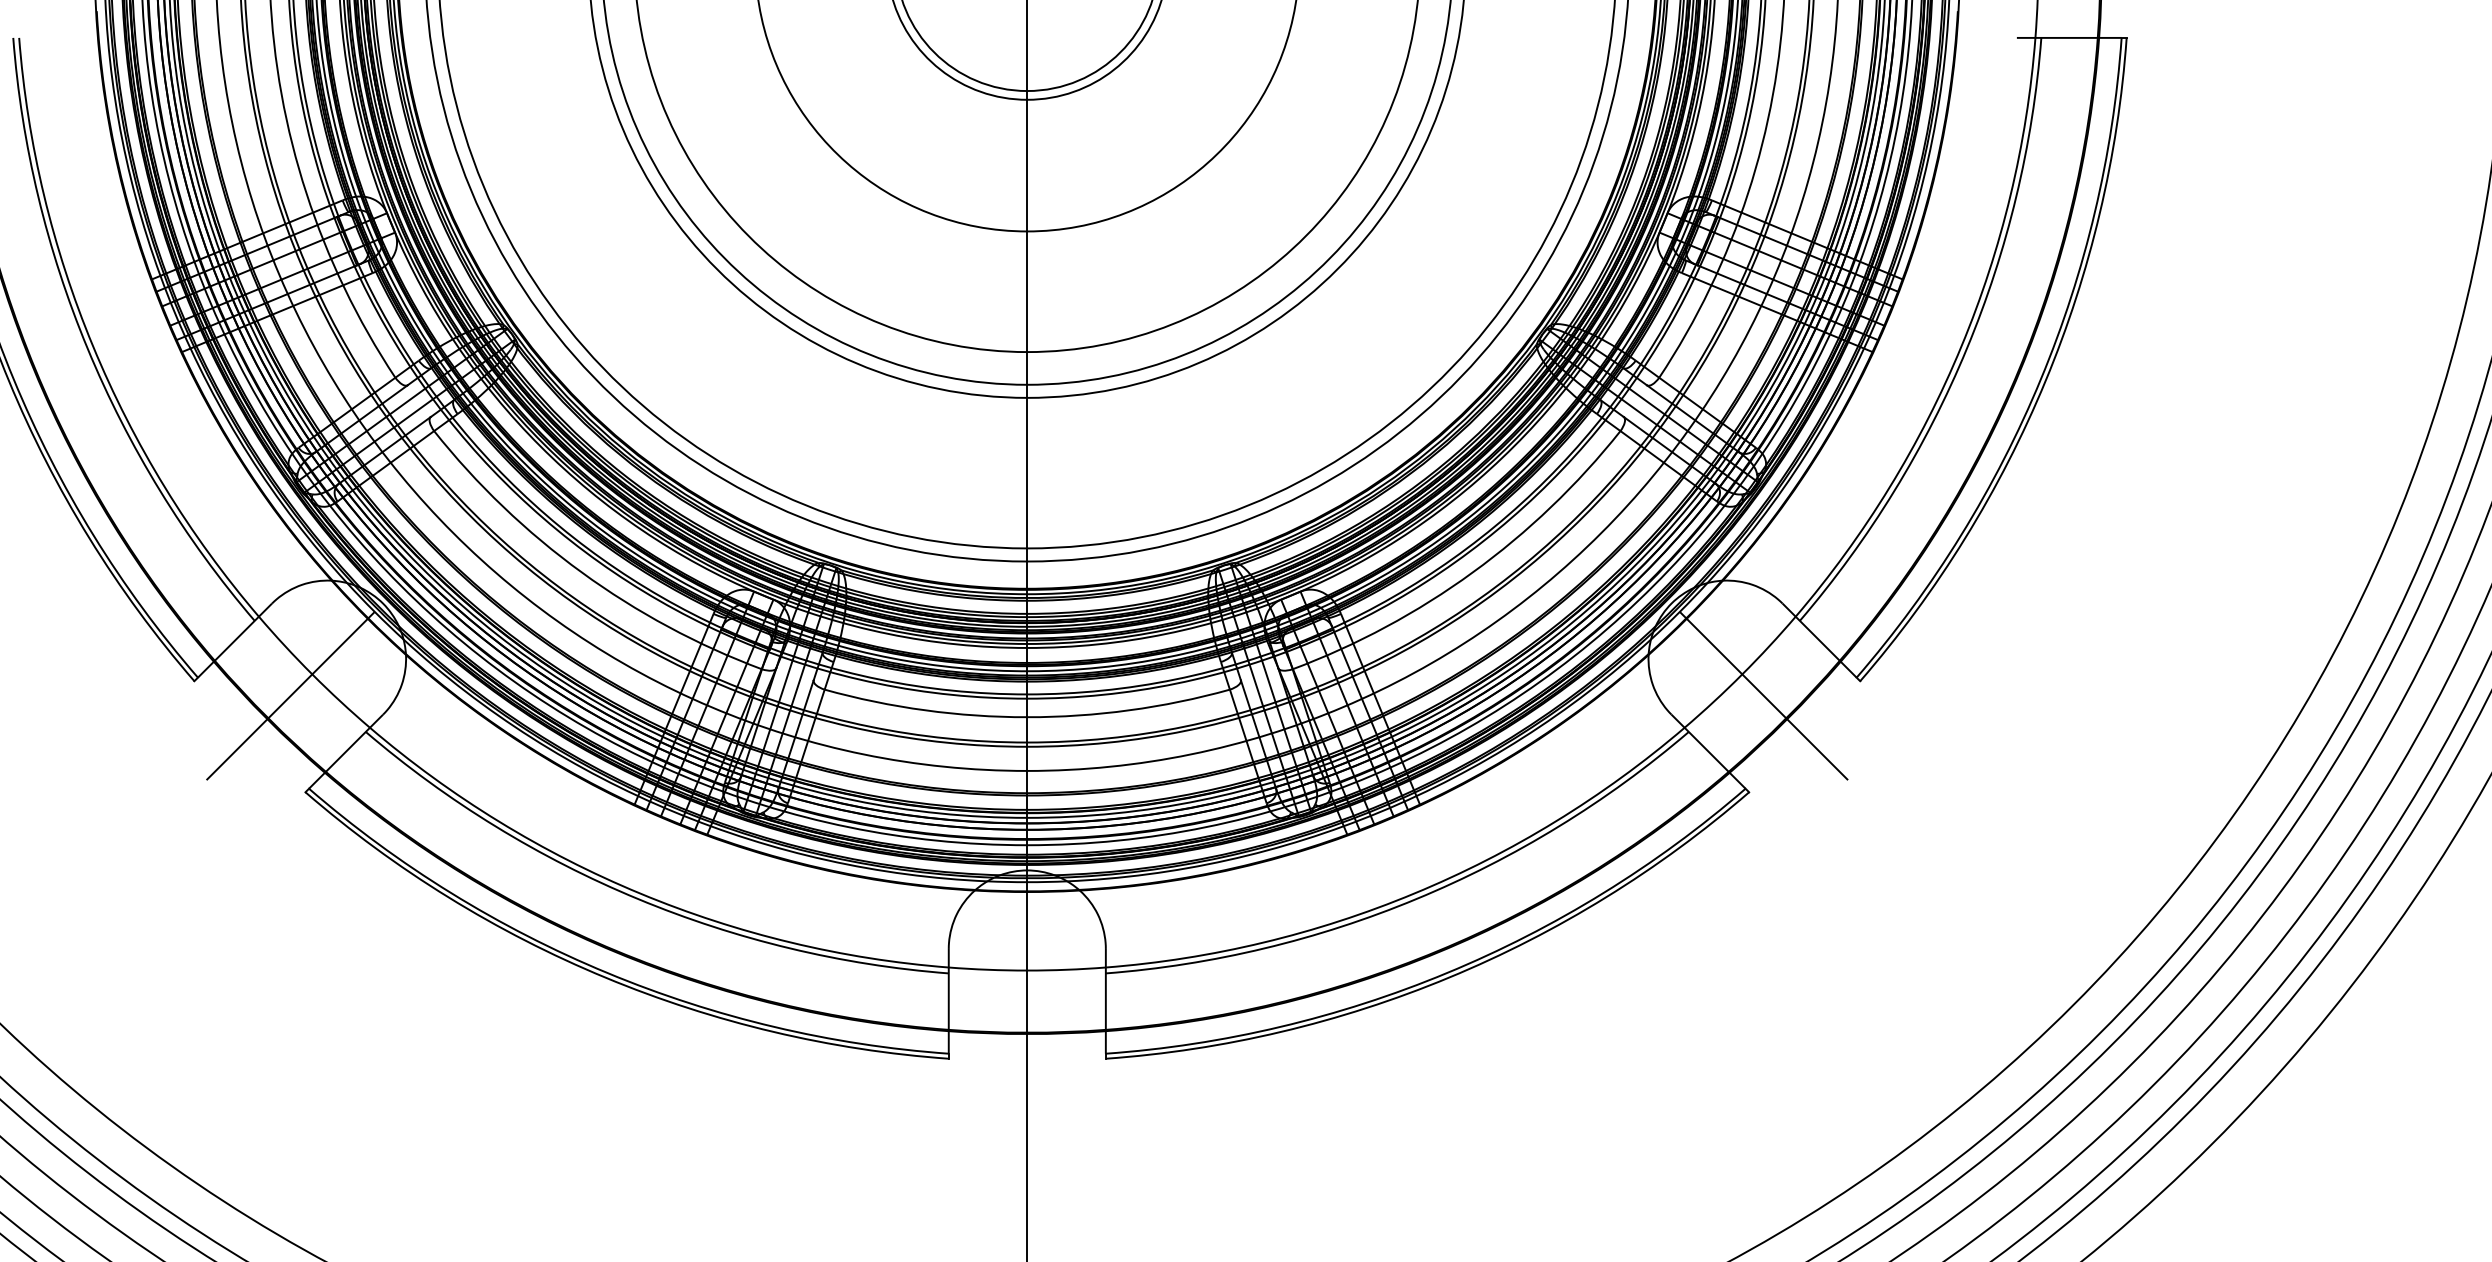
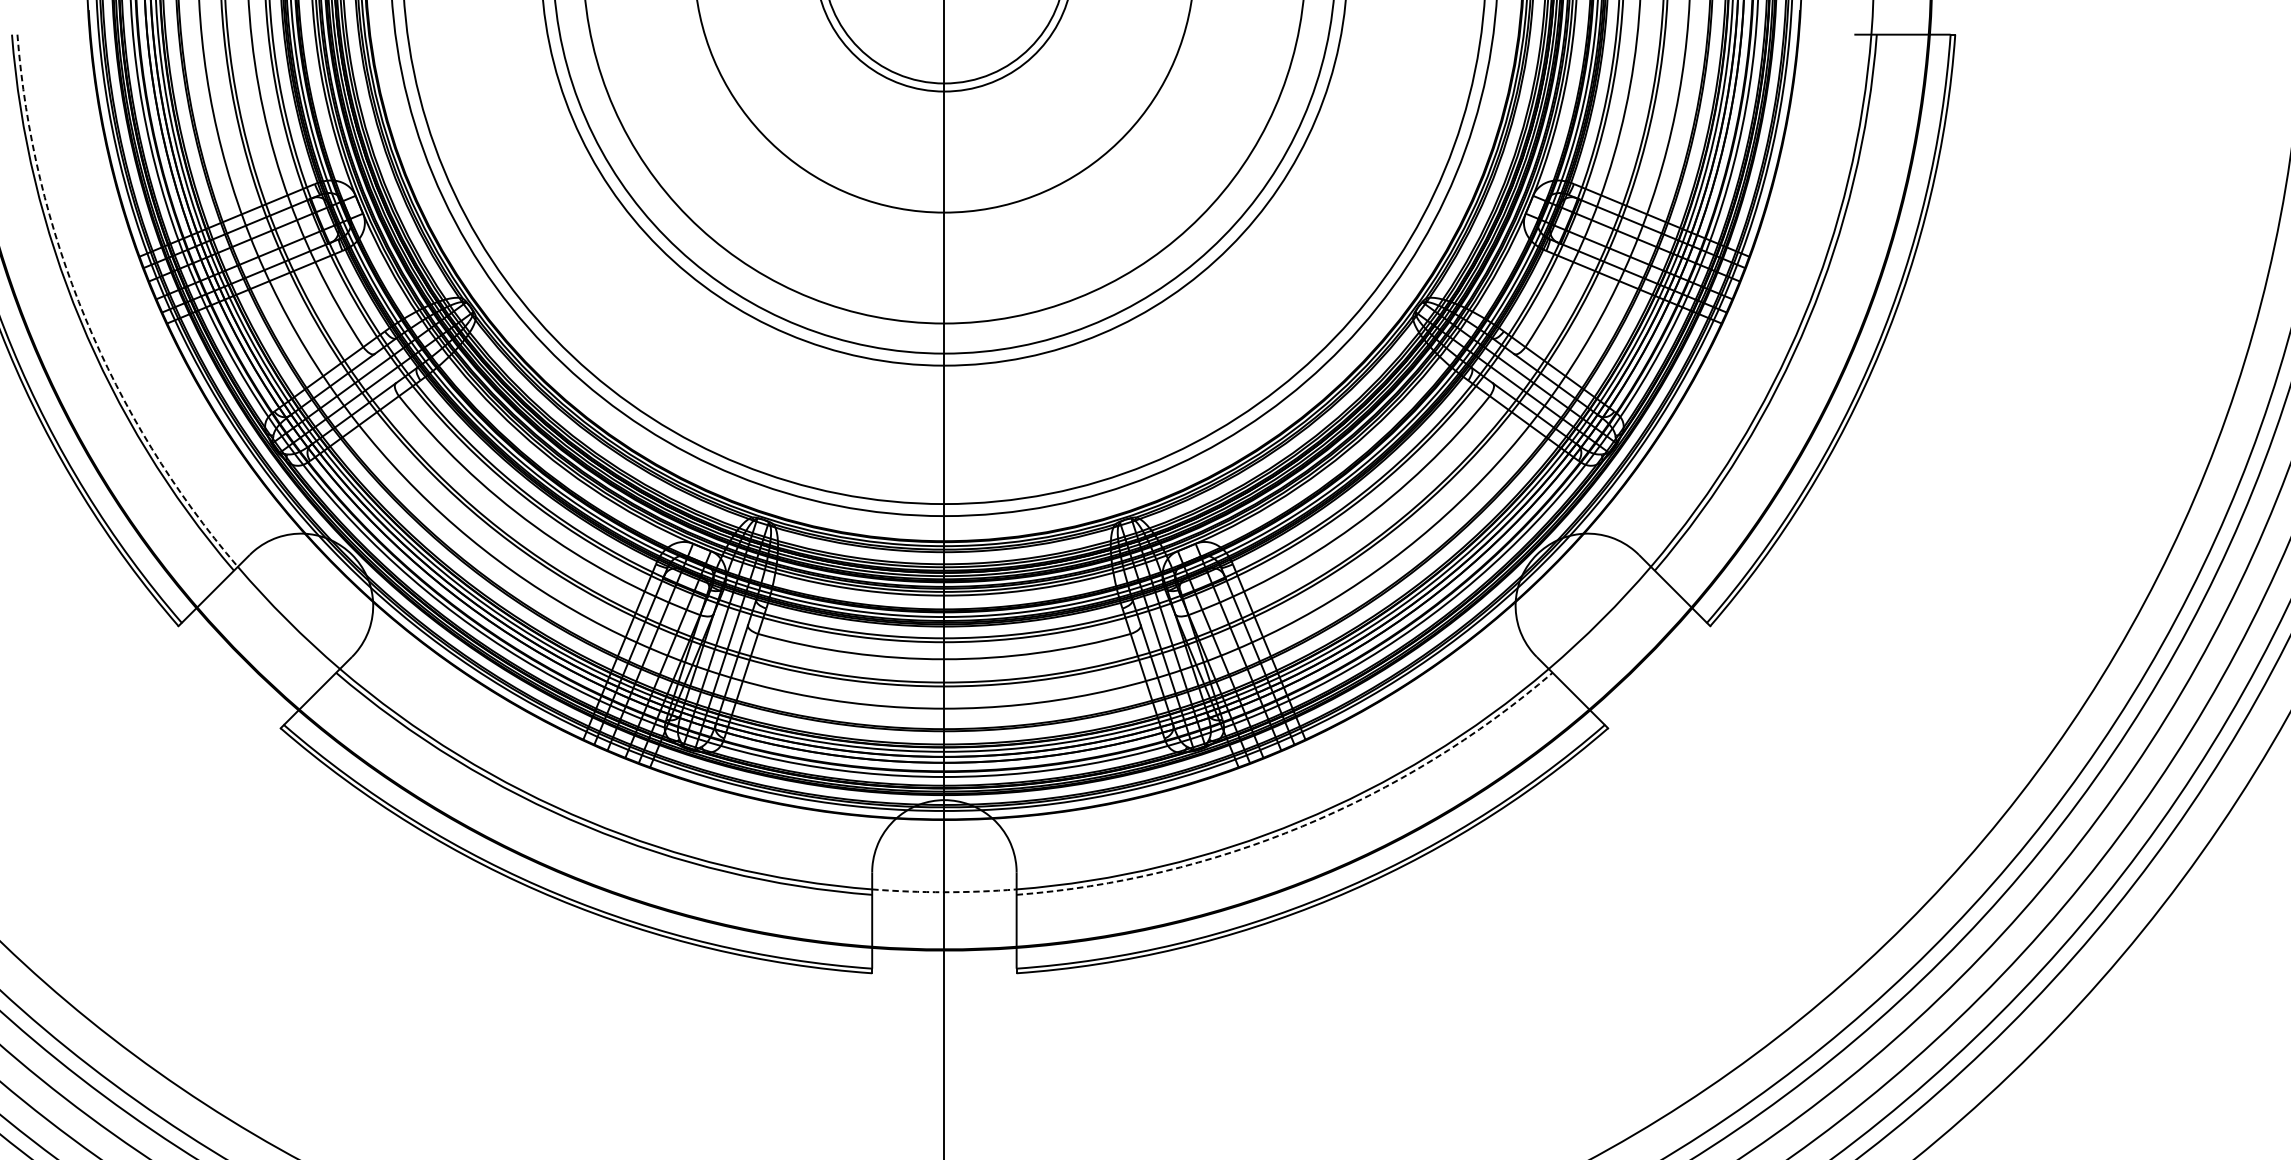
arc: (93, 346) -> (85, 318), solid -> dashed
line: (290, 695) -> (266, 639), removed
line: (1763, 695) -> (1621, 639), removed
arc: (1416, 899) -> (1302, 826), solid -> dashed
arc: (1027, 970) -> (944, 892), solid -> dashed

